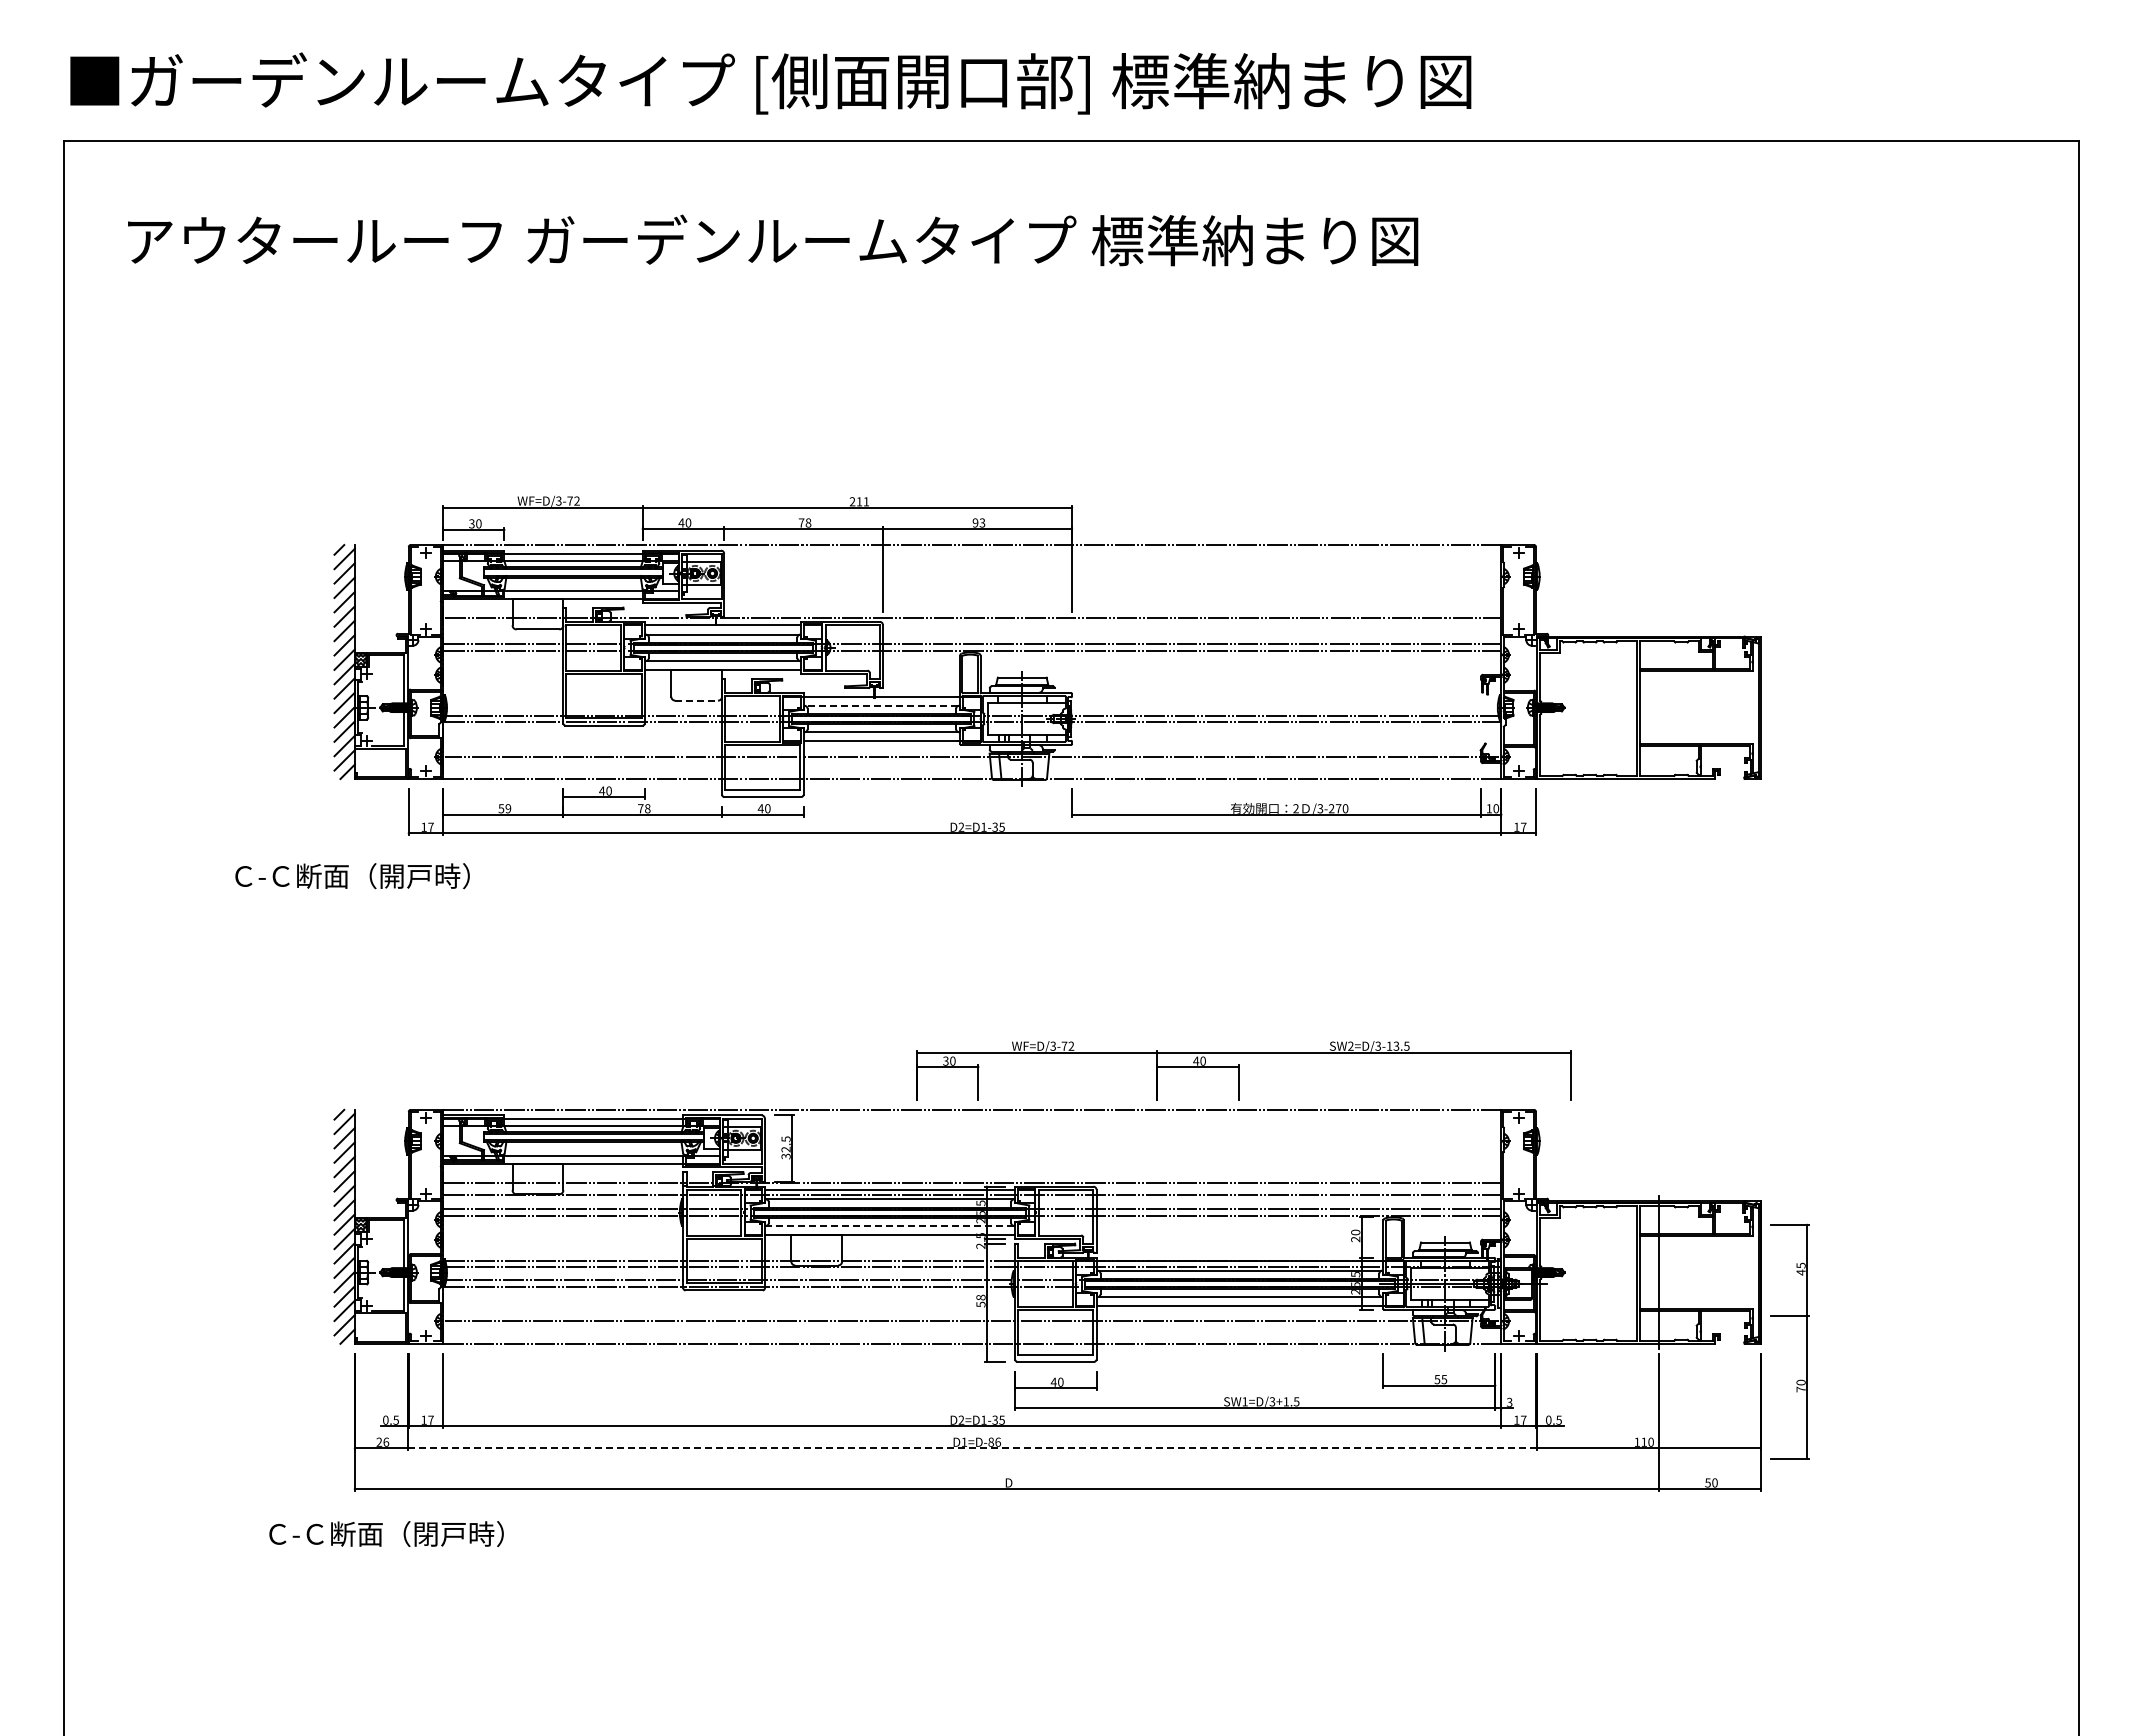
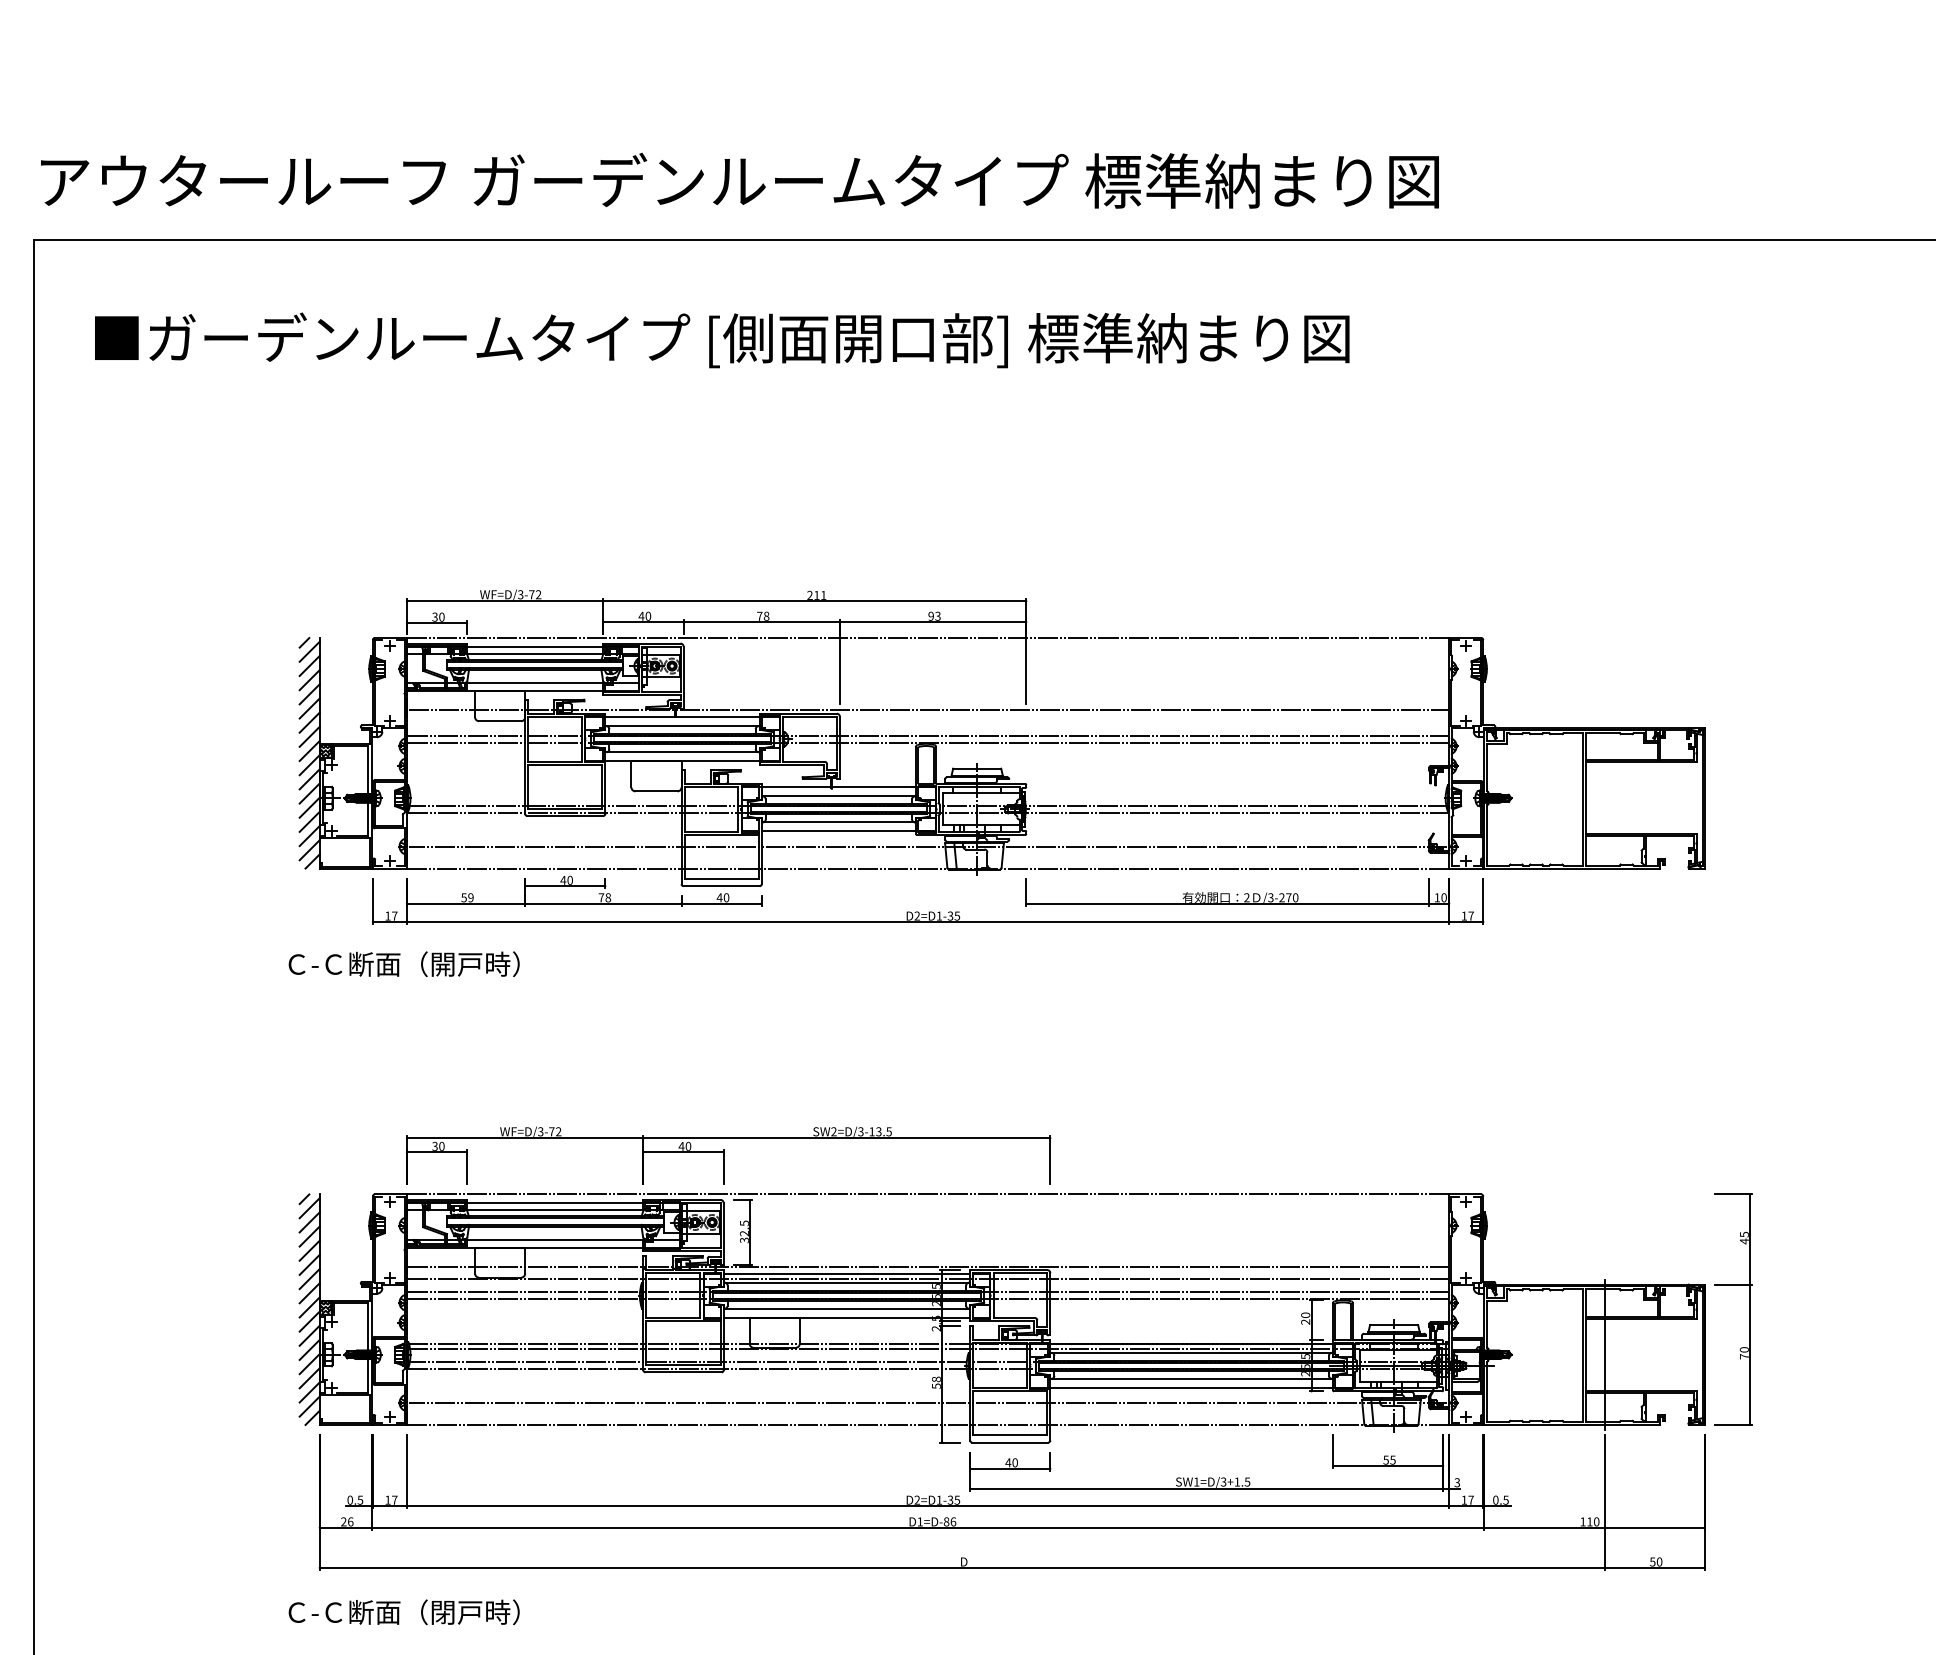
text: (780, 83) -> (739, 183), ■ガーデンルームタイプ [側面開口部] 標準納まり図 -> アウタールーフ ガーデンルームタイプ 標準納まり図
text: (772, 242) -> (731, 340), アウタールーフ ガーデンルームタイプ 標準納まり図 -> ■ガーデンルームタイプ [側面開口部] 標準納まり図
line: (697, 700) -> (657, 791), dashed -> solid
line: (881, 705) -> (838, 796), dashed -> solid
text: (352, 876) -> (404, 964), moved
part: (1243, 1070) -> (728, 1155), moved
line: (889, 1225) -> (846, 1308), dashed -> solid
part: (1806, 1341) -> (1749, 1309), moved
line: (972, 1448) -> (928, 1528), dashed -> solid
text: (386, 1533) -> (404, 1611), moved

